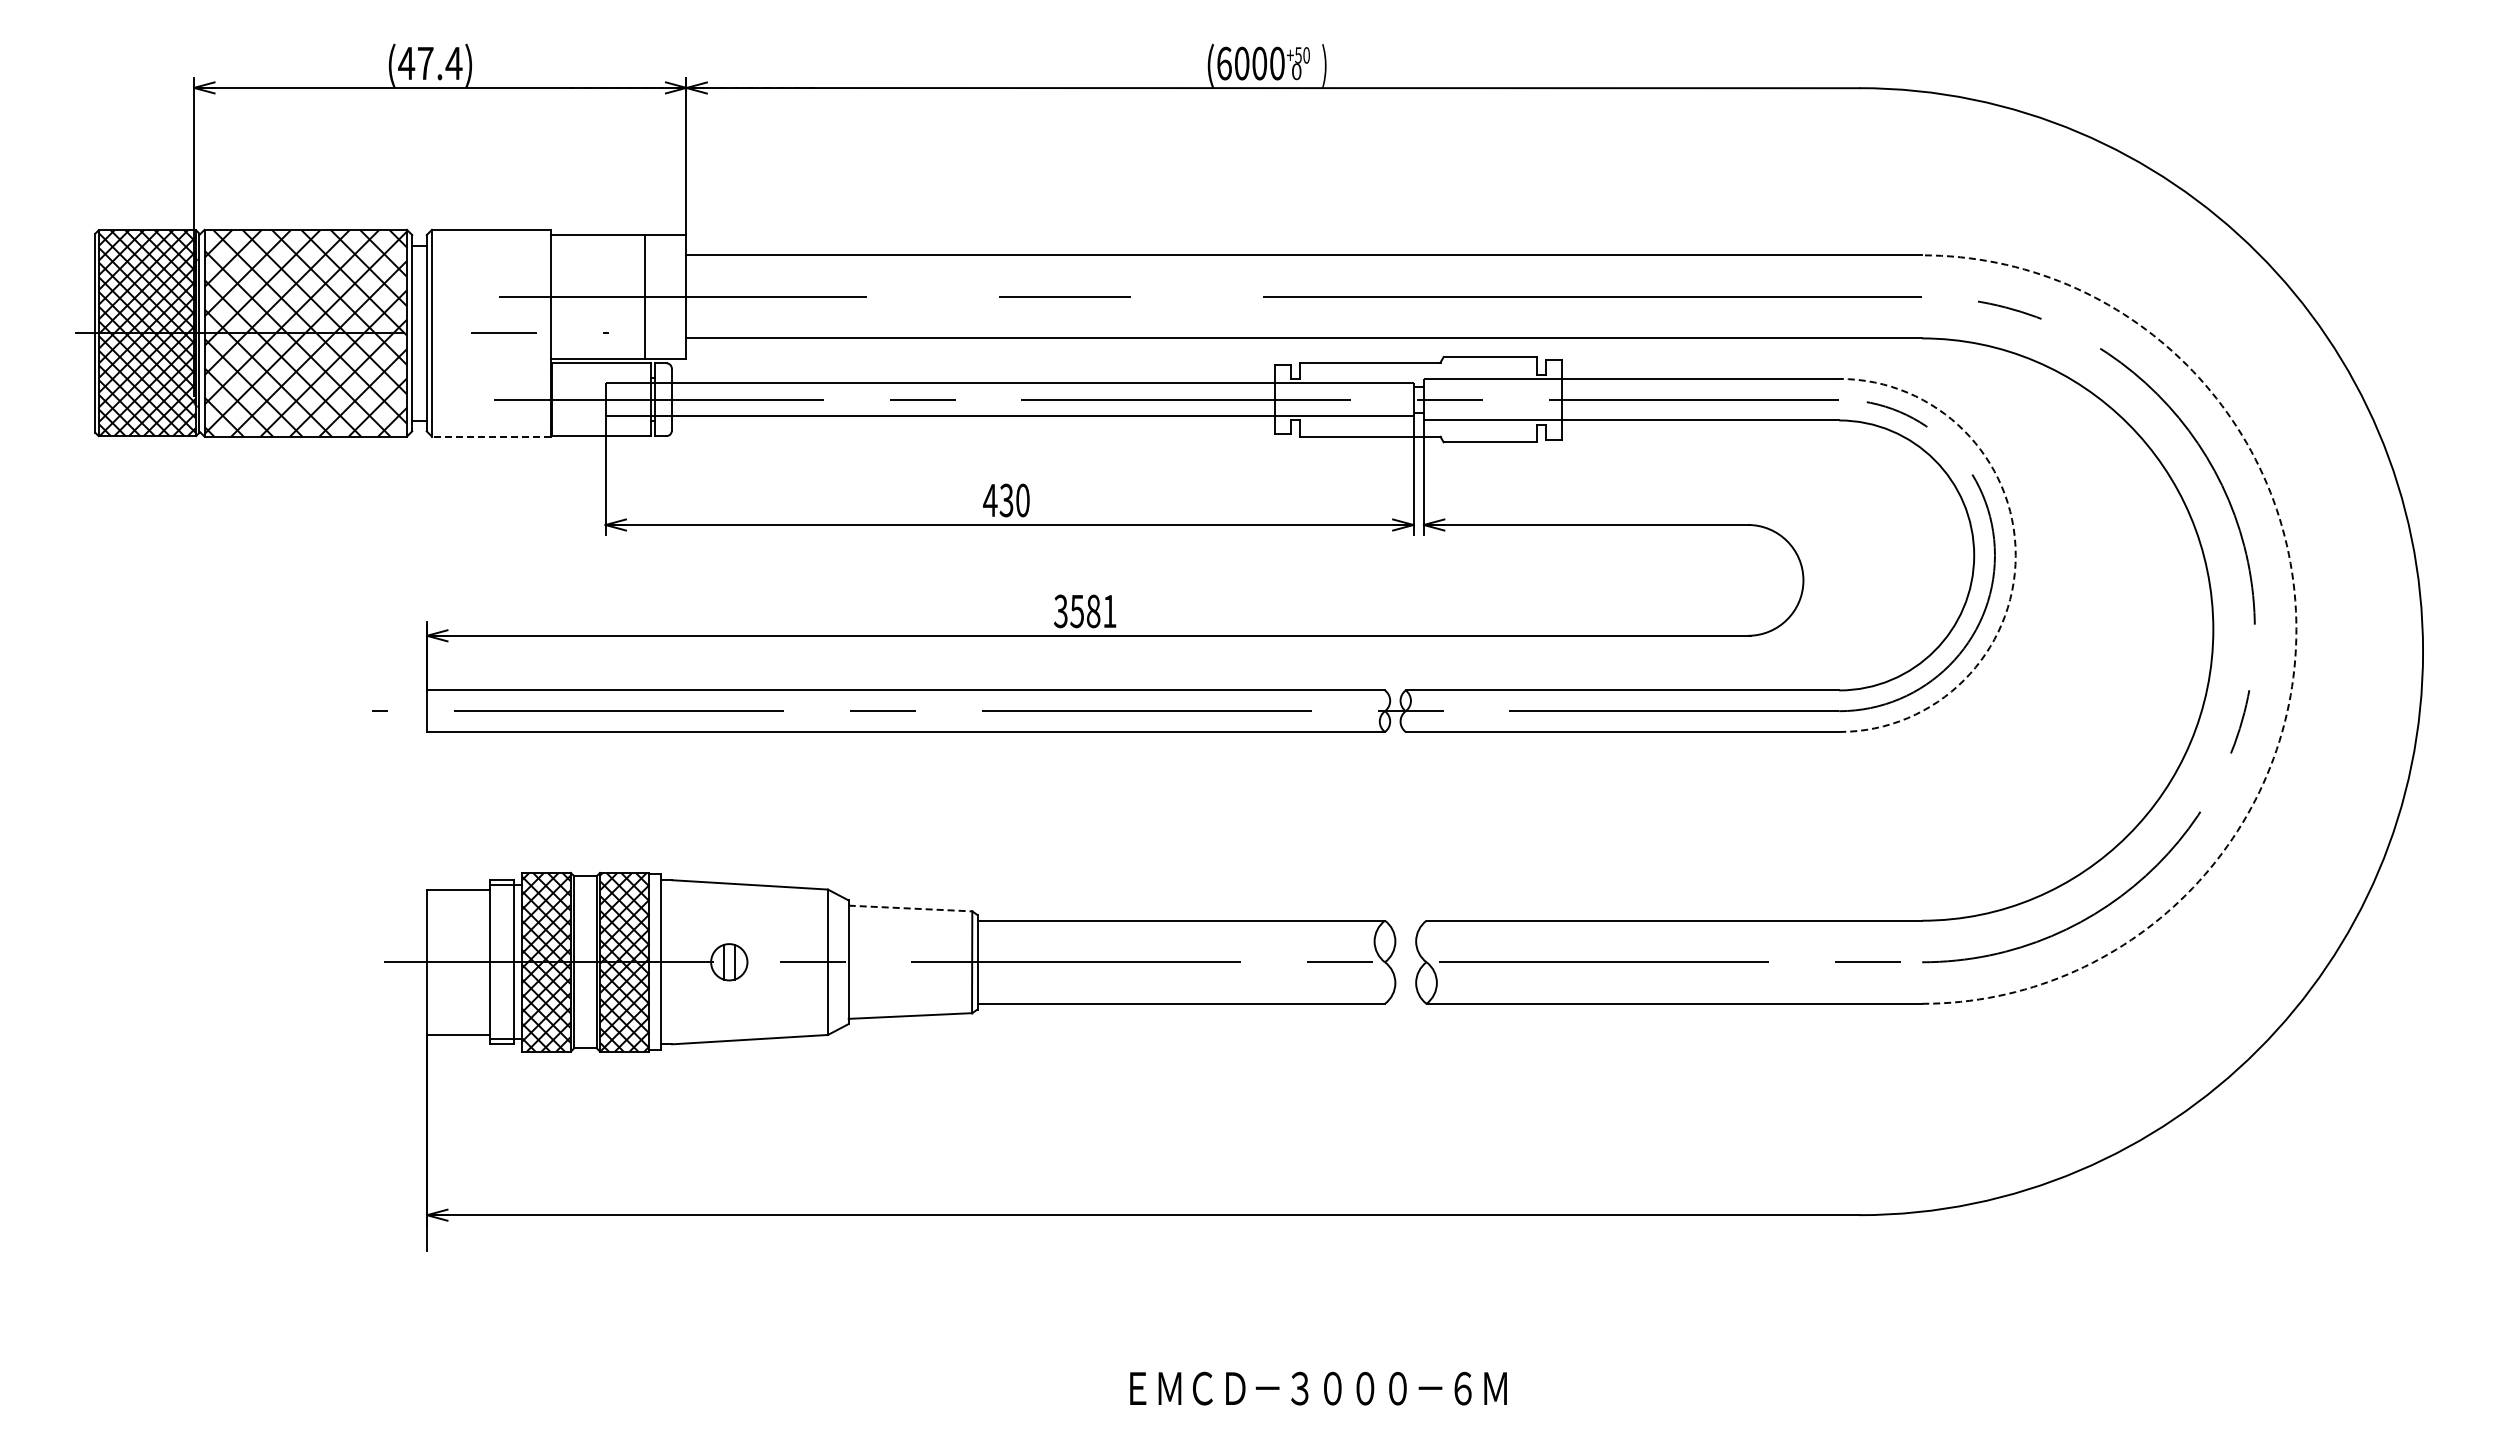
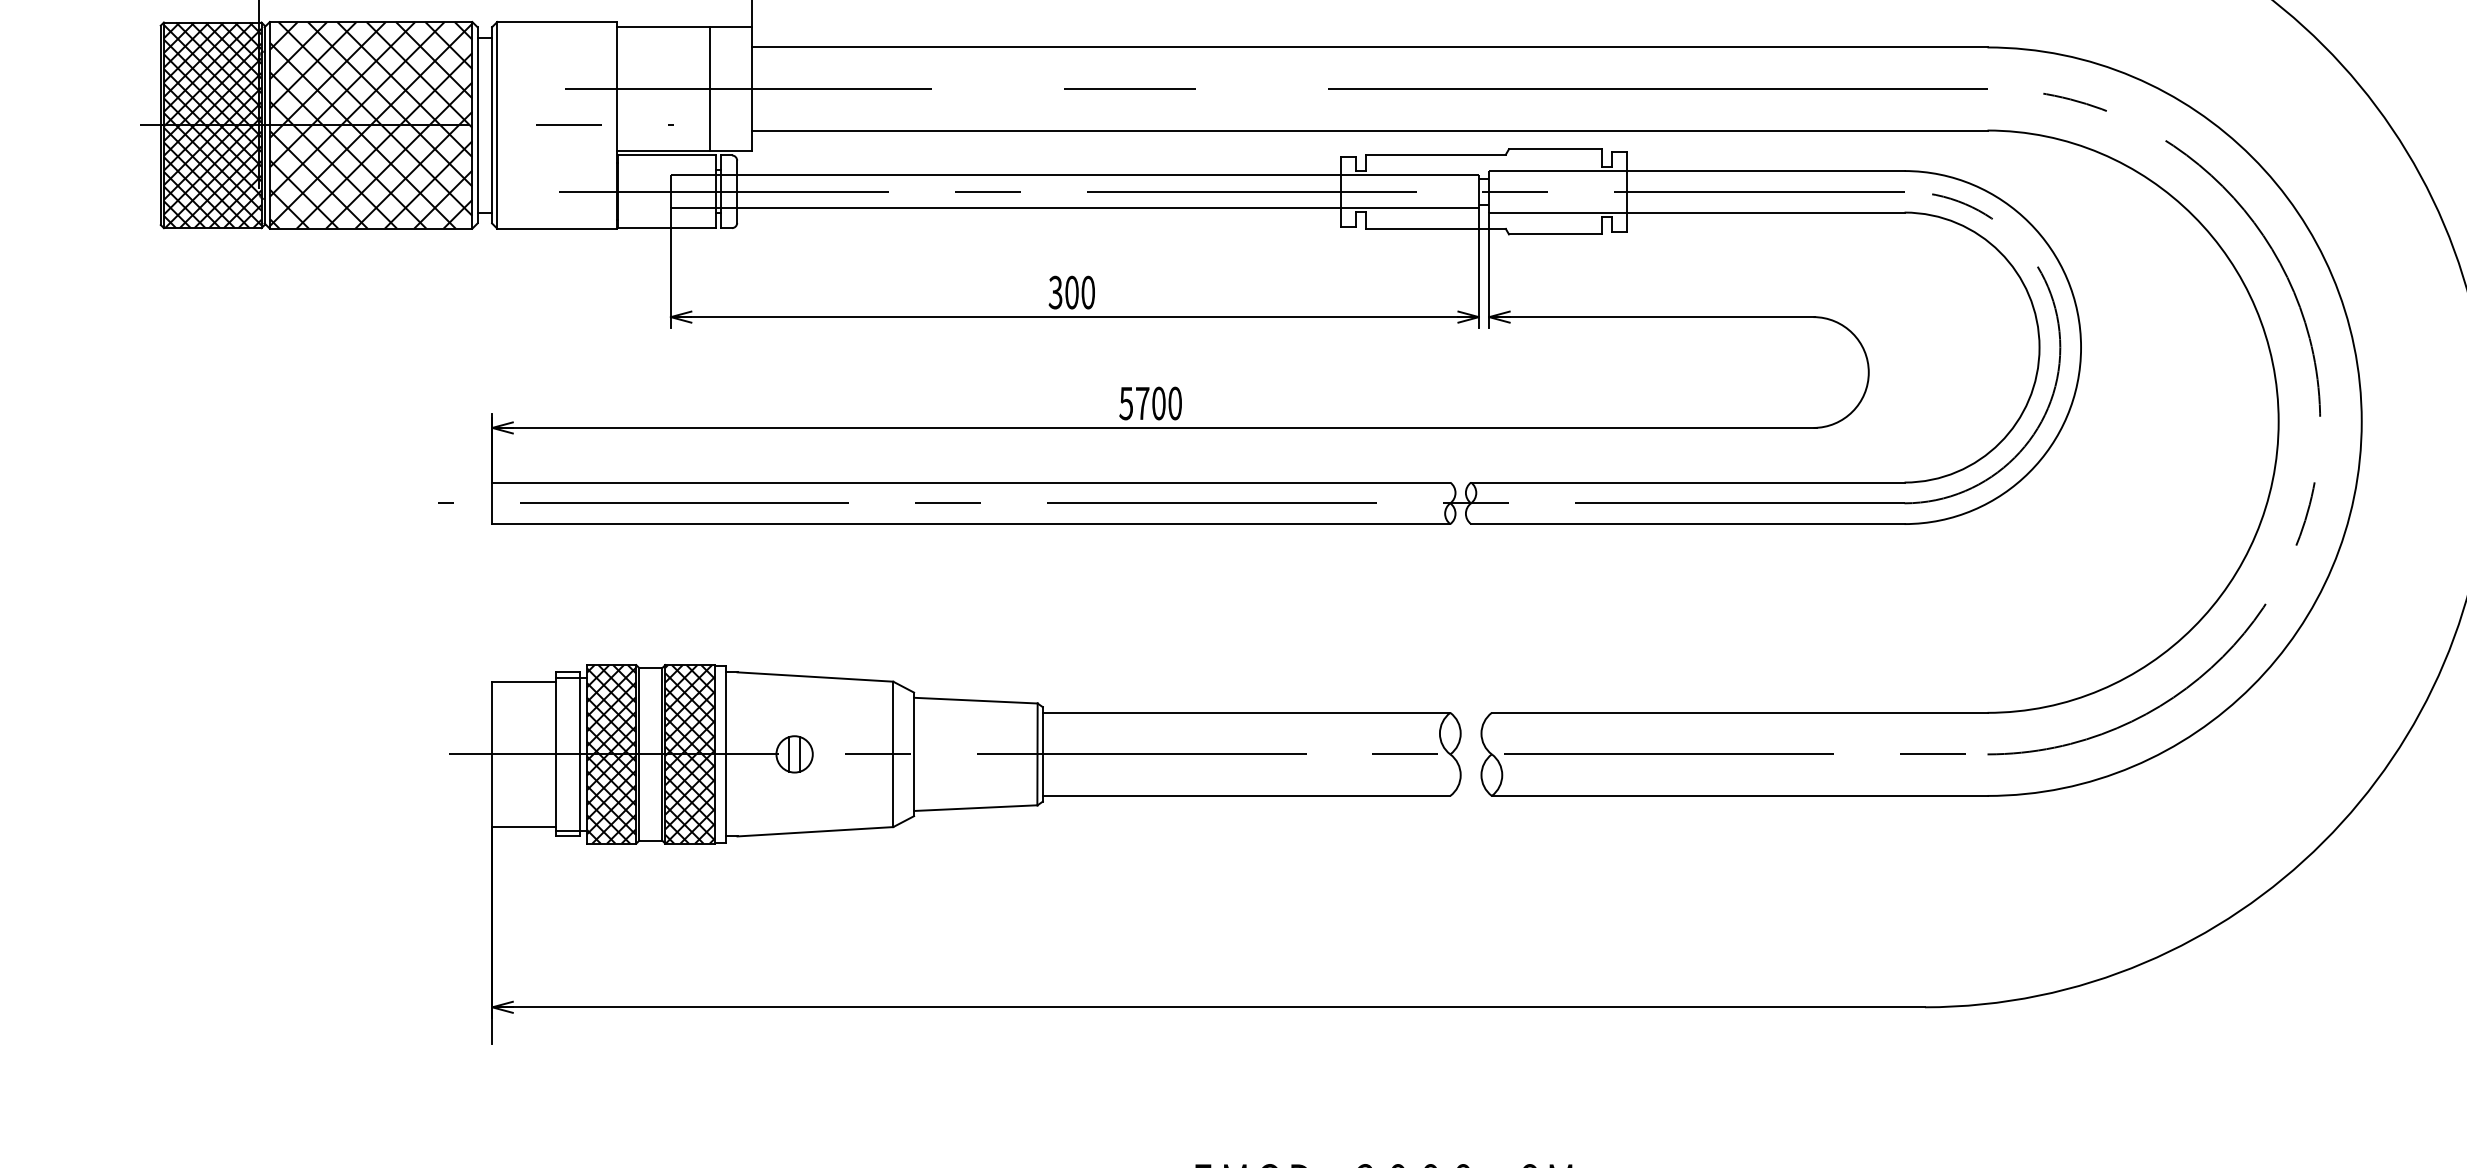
line: (491, 436) -> (556, 228), dashed -> solid
text: (998, 500) -> (1063, 292), 430 -> 300
arc: (2015, 555) -> (2080, 347), dashed -> solid
text: (1085, 611) -> (1150, 403), 3581 -> 5700
arc: (2296, 629) -> (2361, 421), dashed -> solid
line: (910, 908) -> (975, 700), dashed -> solid

